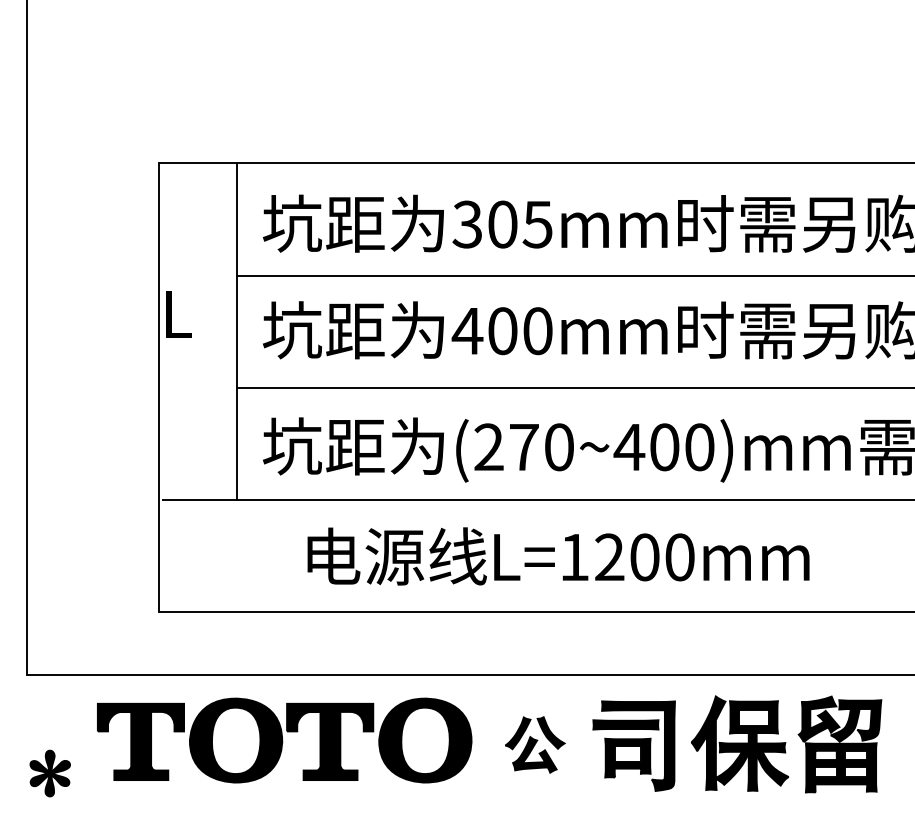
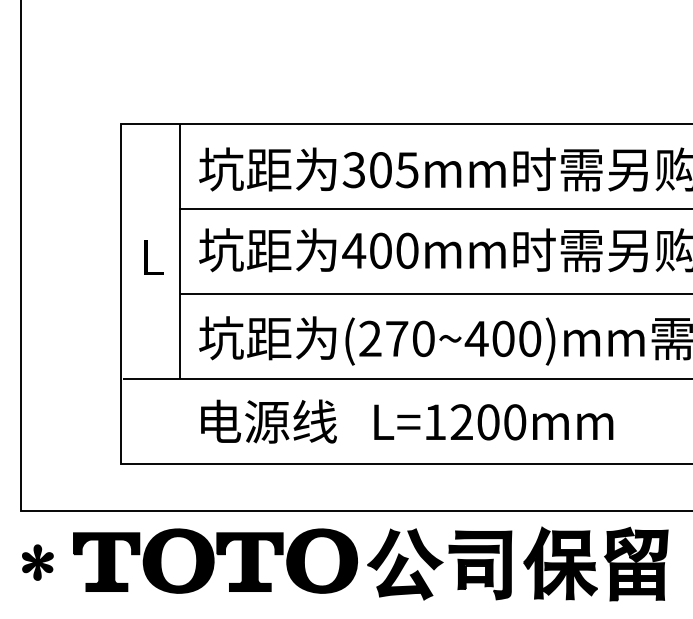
text: (178, 314) -> (153, 257), moved
text: (396, 556) -> (268, 421), moved
part: (535, 744) -> (405, 564), size x1.67
part: (49, 773) -> (37, 562), moved

